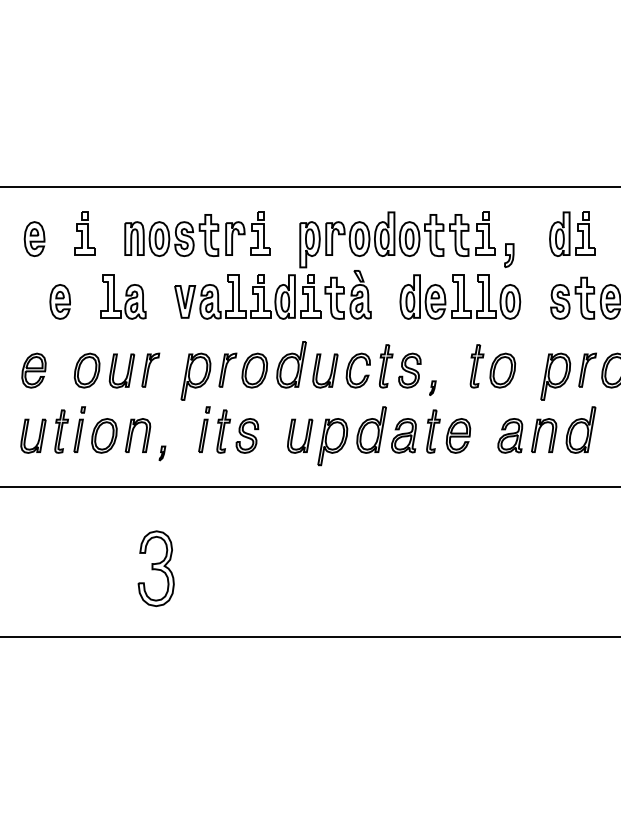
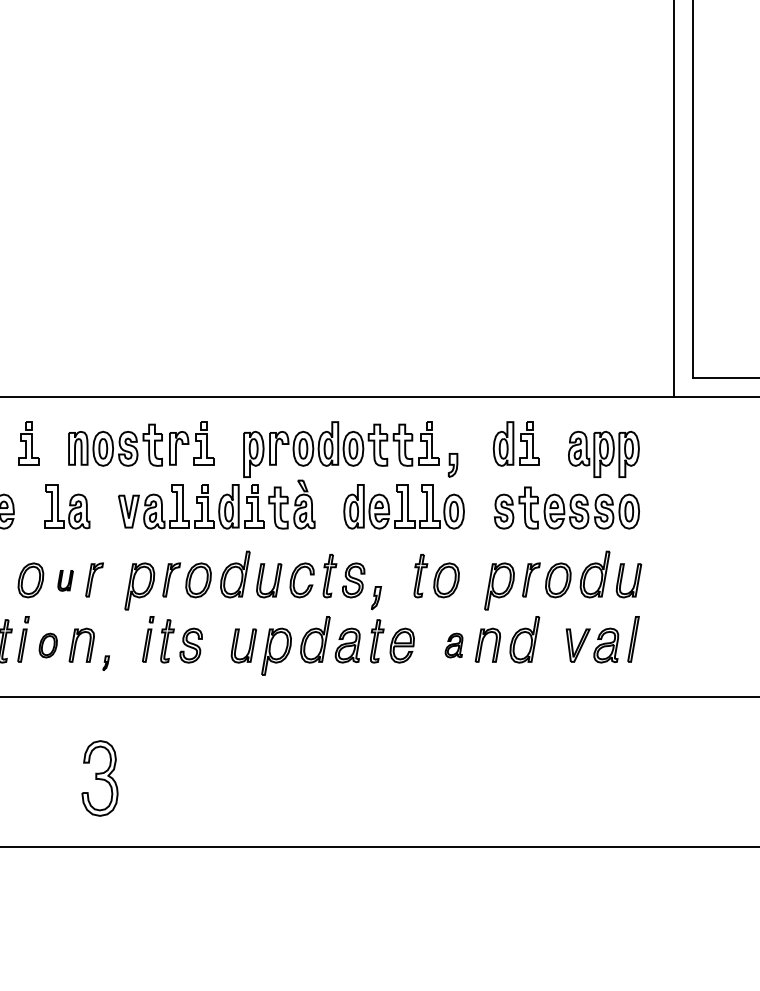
part: (121, 370) -> (65, 580), size x0.6
part: (432, 387) -> (376, 597), size x1.6
part: (104, 435) -> (48, 645), size x0.7
part: (509, 435) -> (453, 645), size x0.7

